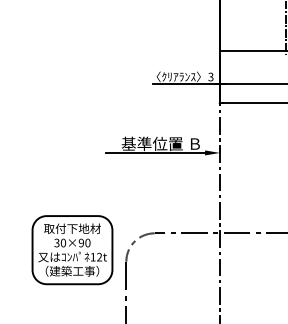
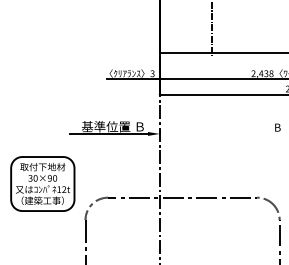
part: (72, 249) -> (42, 183), moved

